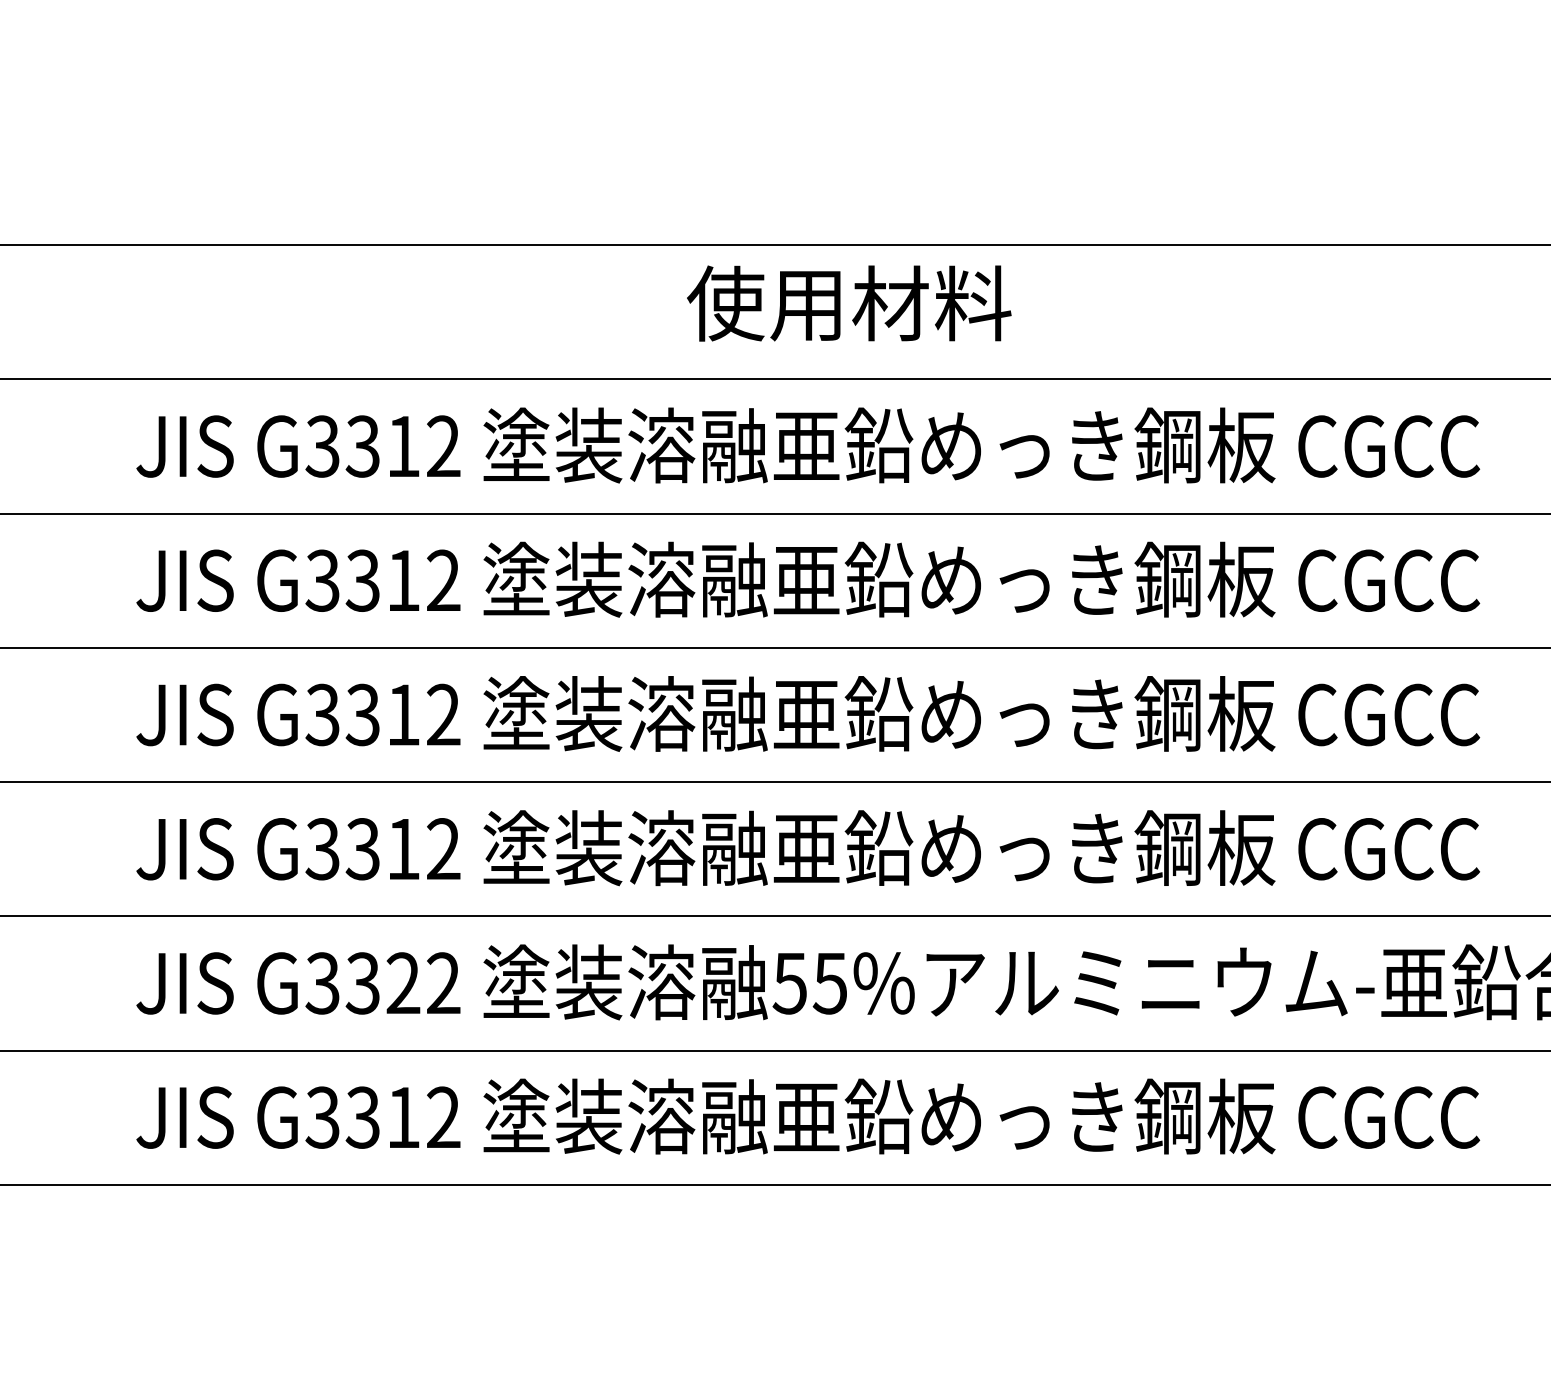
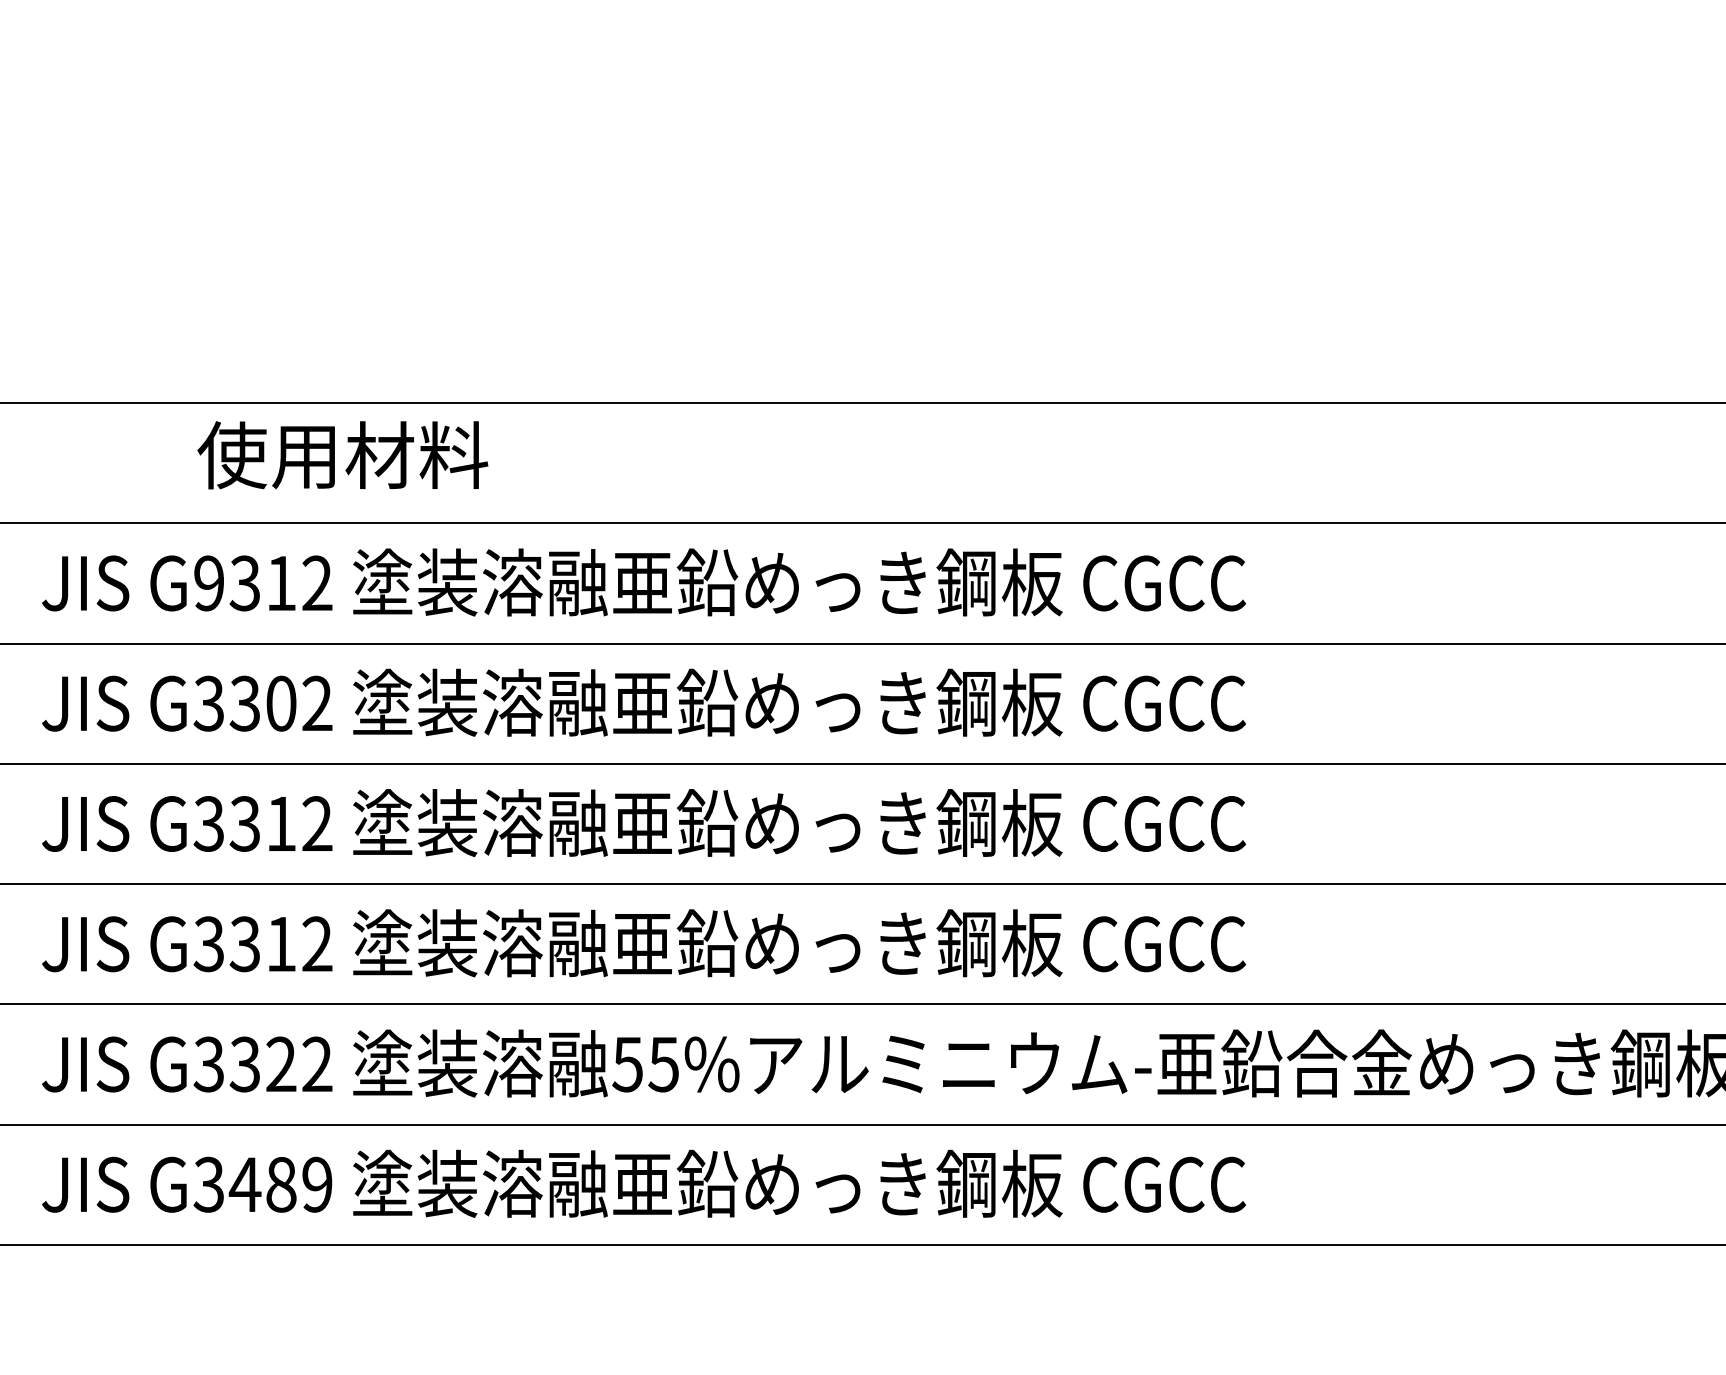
text: (848, 303) -> (342, 455), moved
text: (322, 446) -> (208, 583), G3312 -> G9312
text: (403, 580) -> (281, 703), G3312 -> G3302
text: (402, 1117) -> (280, 1184), G3312 -> G3489

